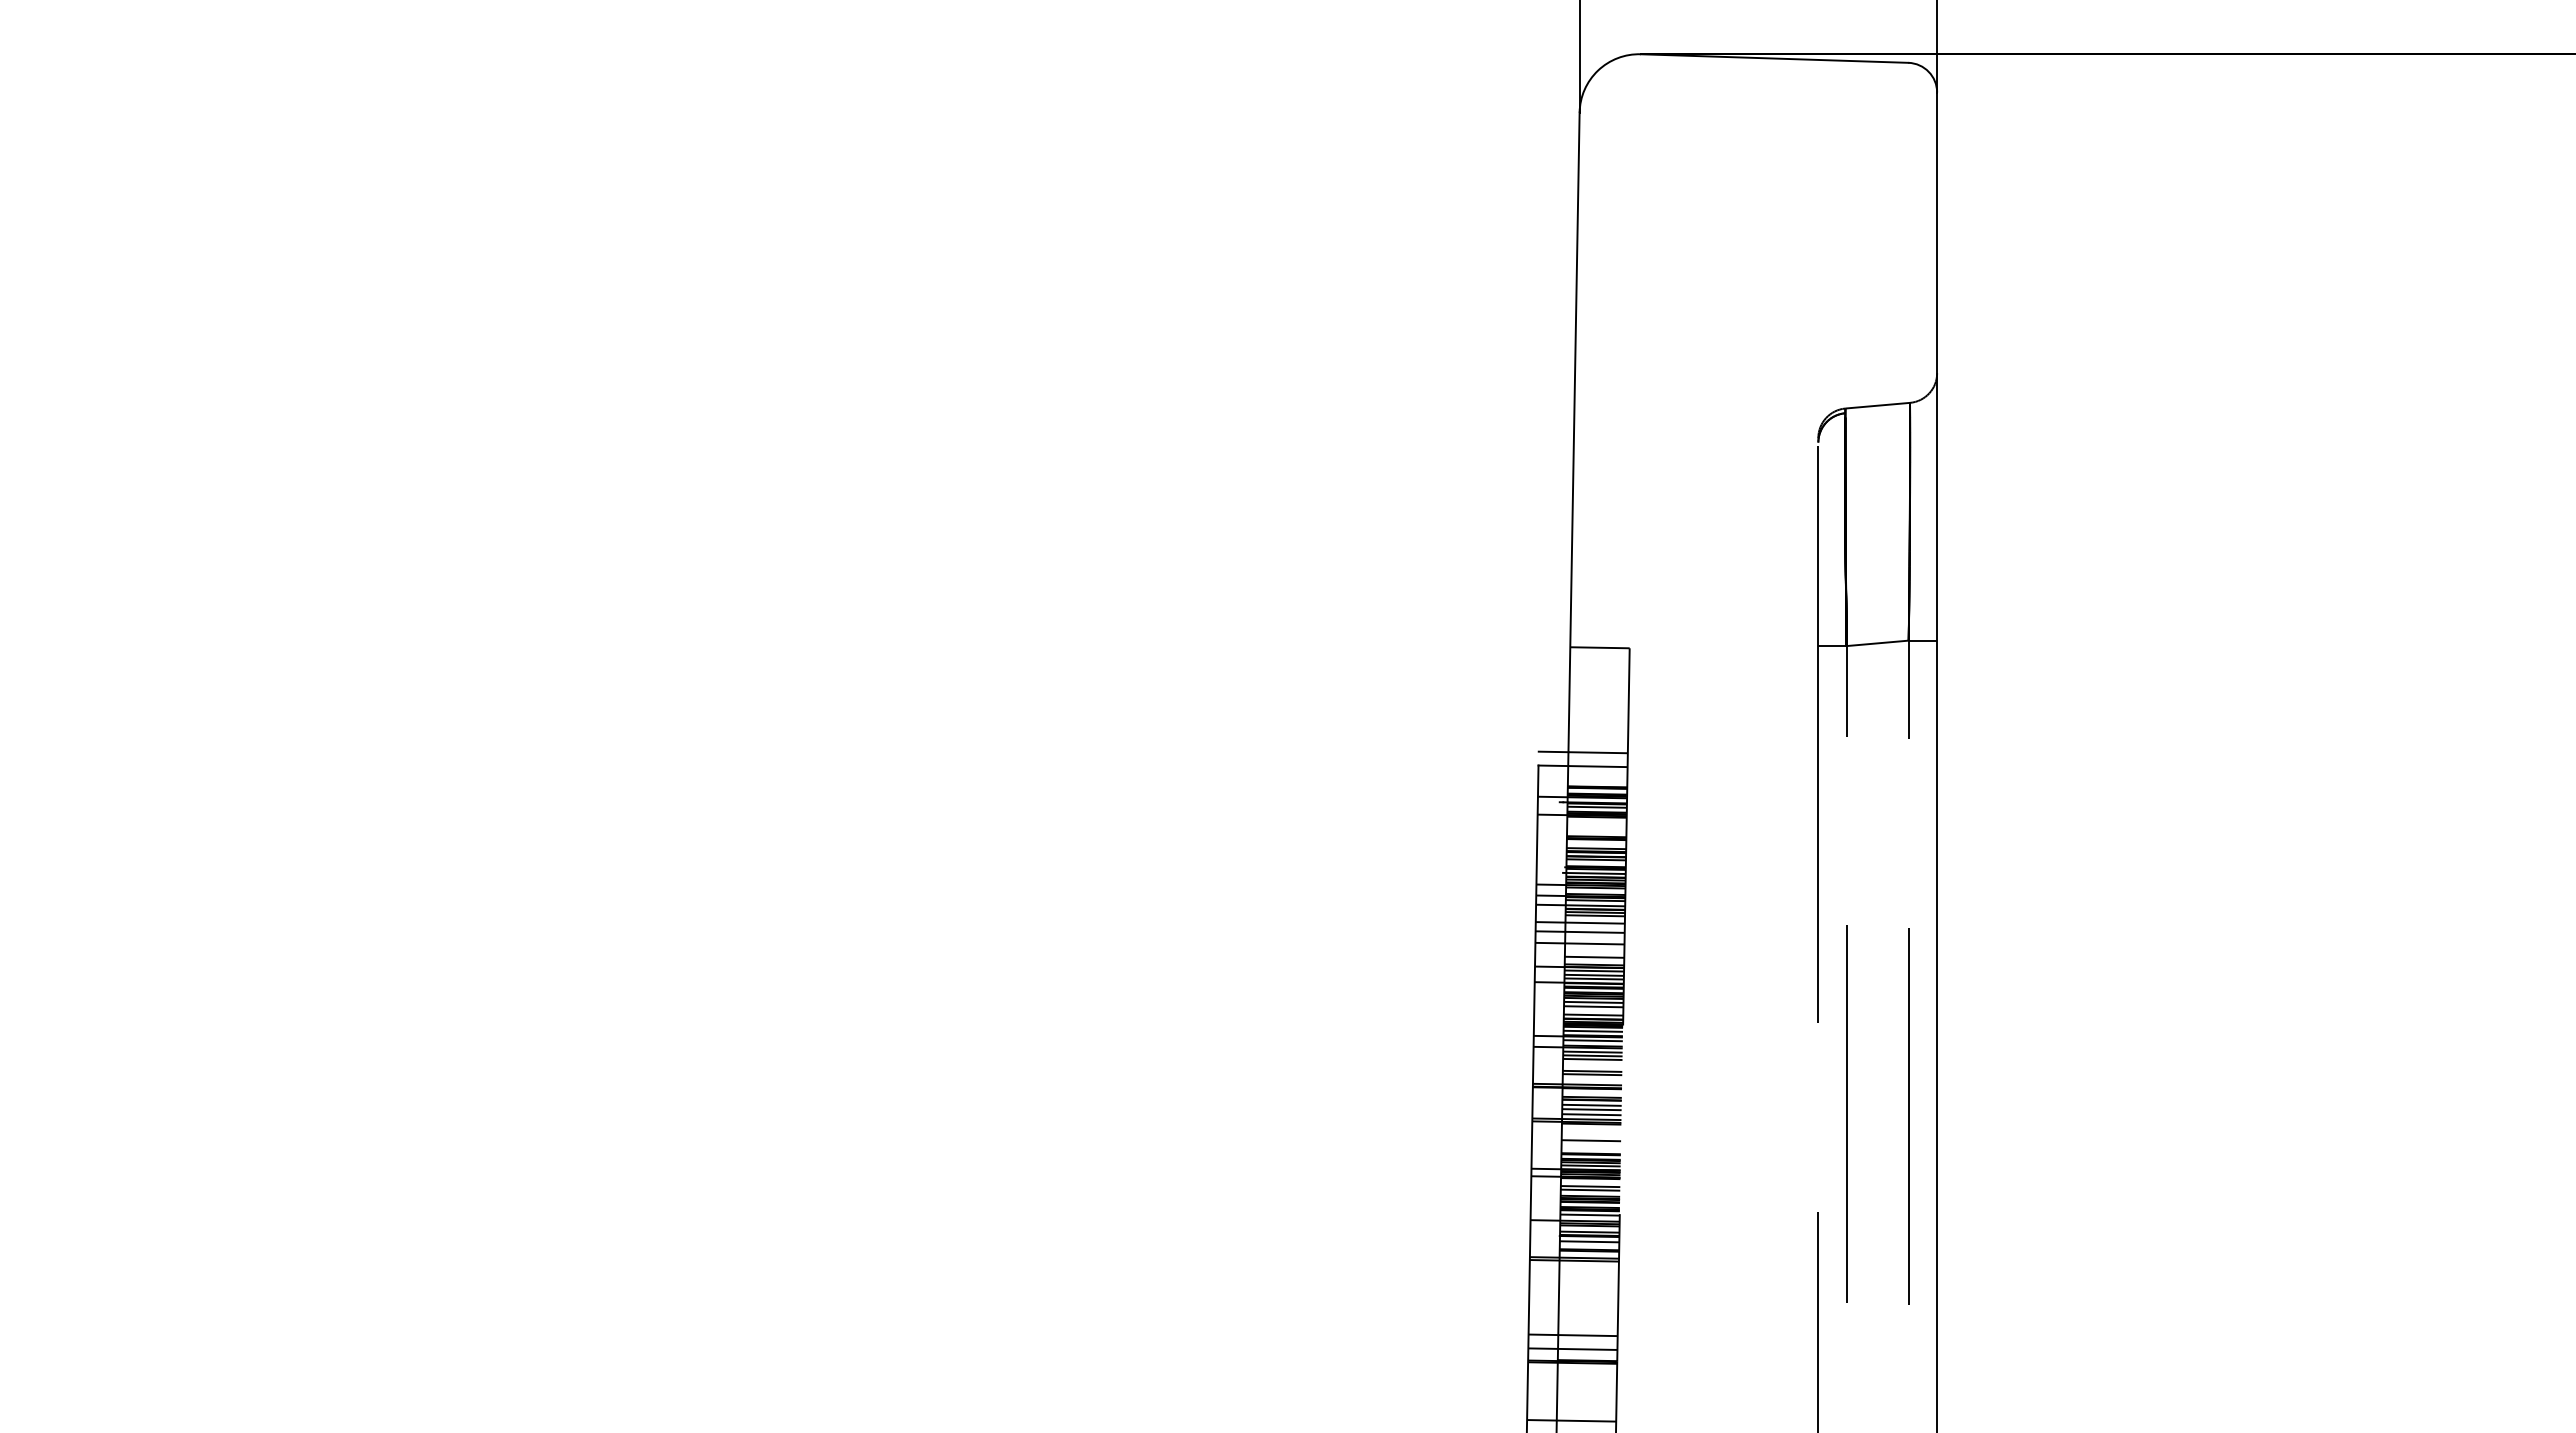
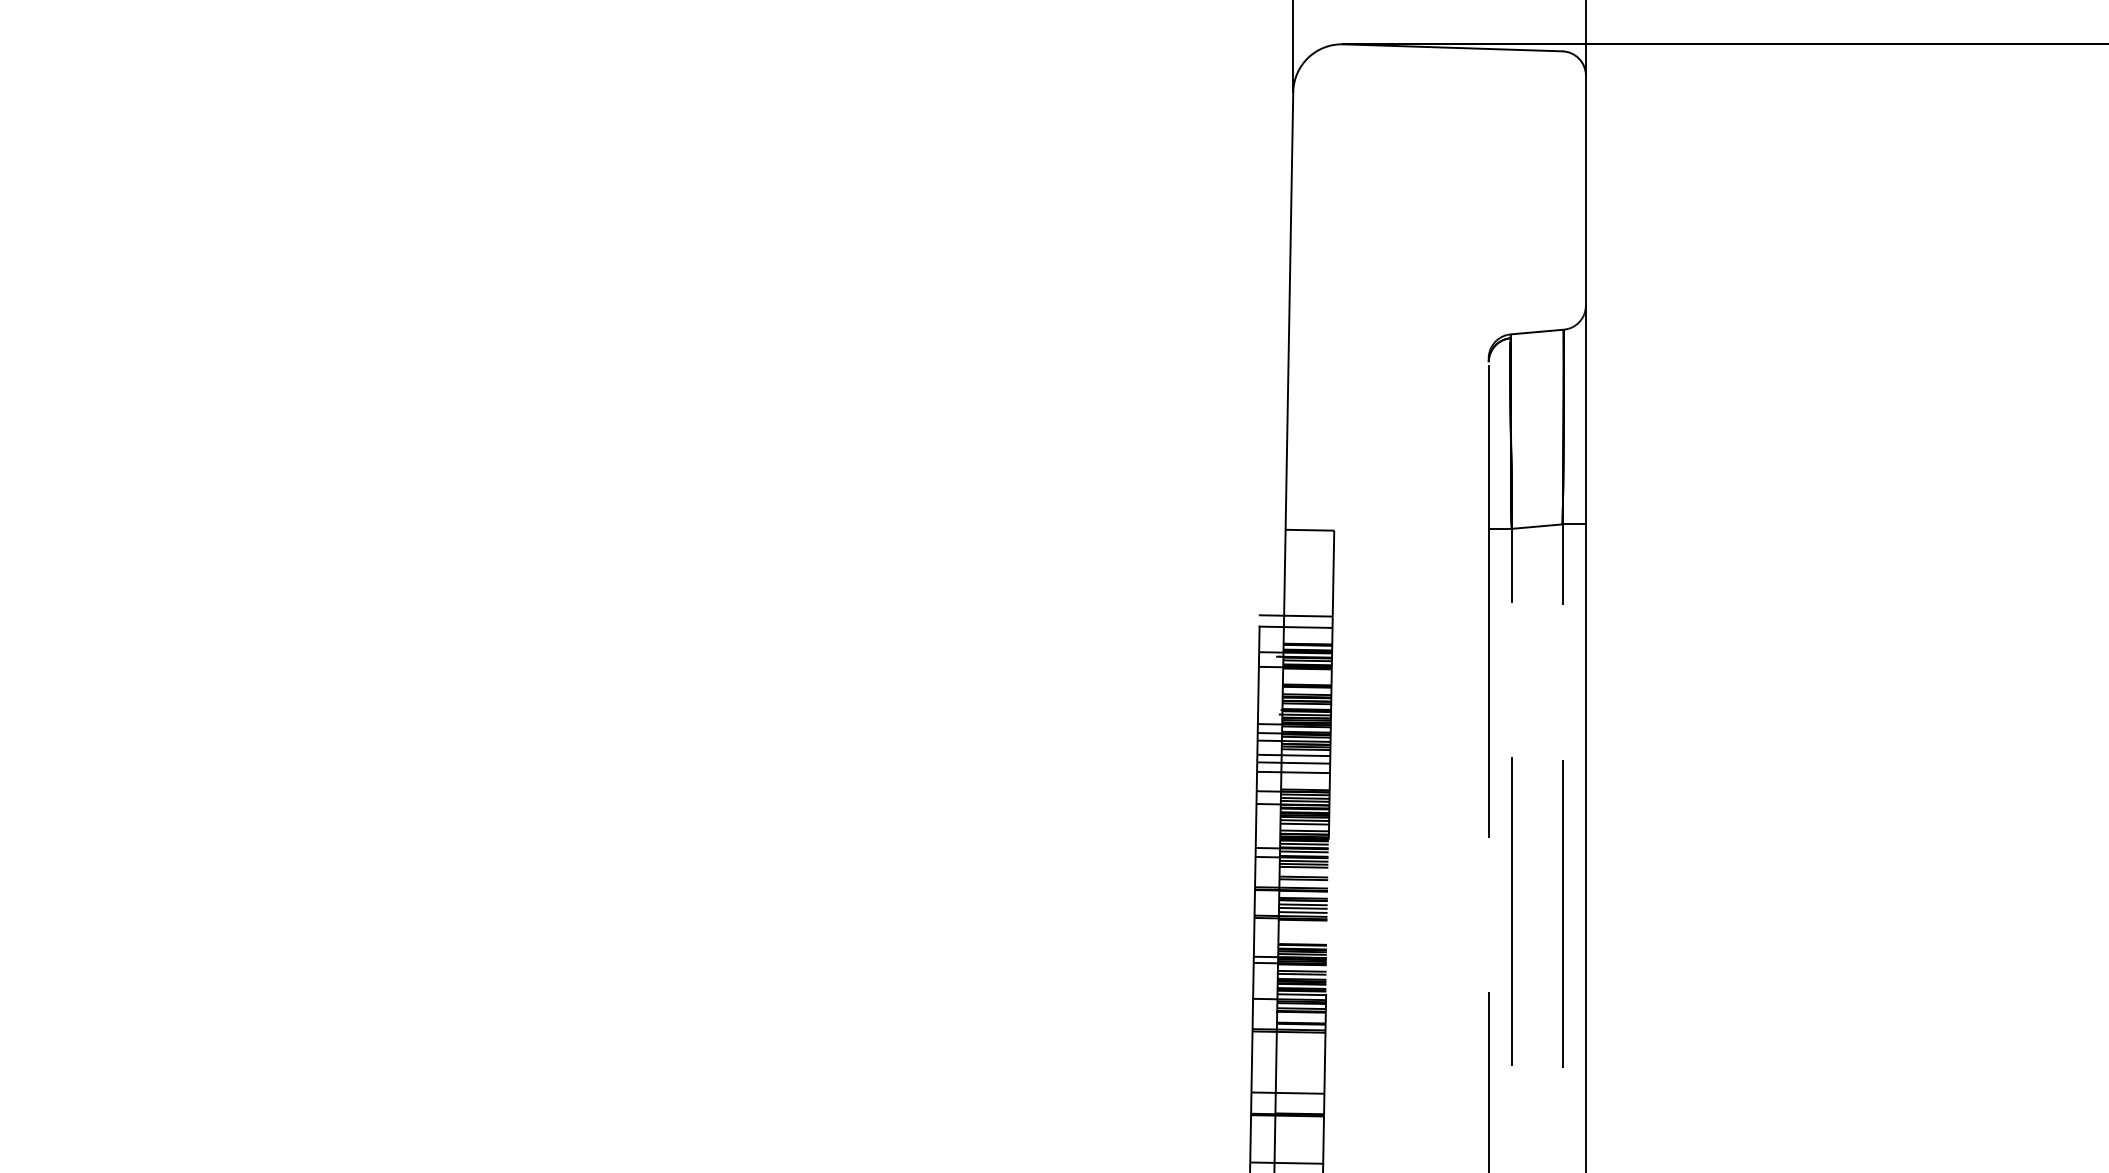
line: (1594, 956) -> (1305, 782), removed
line: (1591, 1140) -> (1302, 933), removed
line: (1589, 1241) -> (1301, 1016), removed
line: (1572, 1348) -> (1287, 1103), removed

